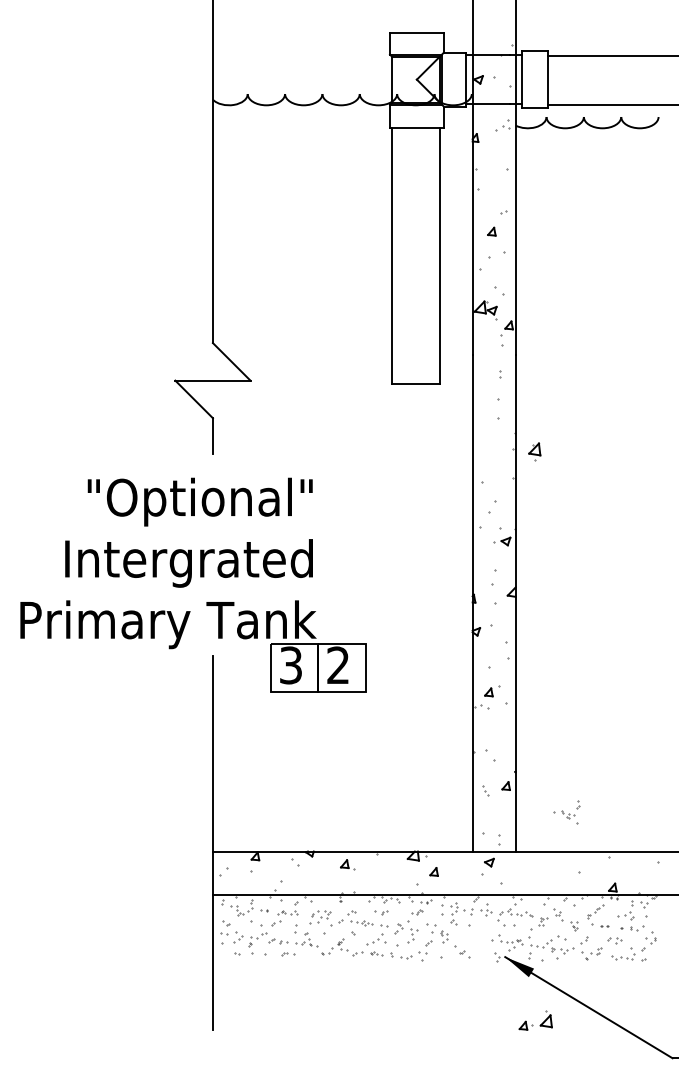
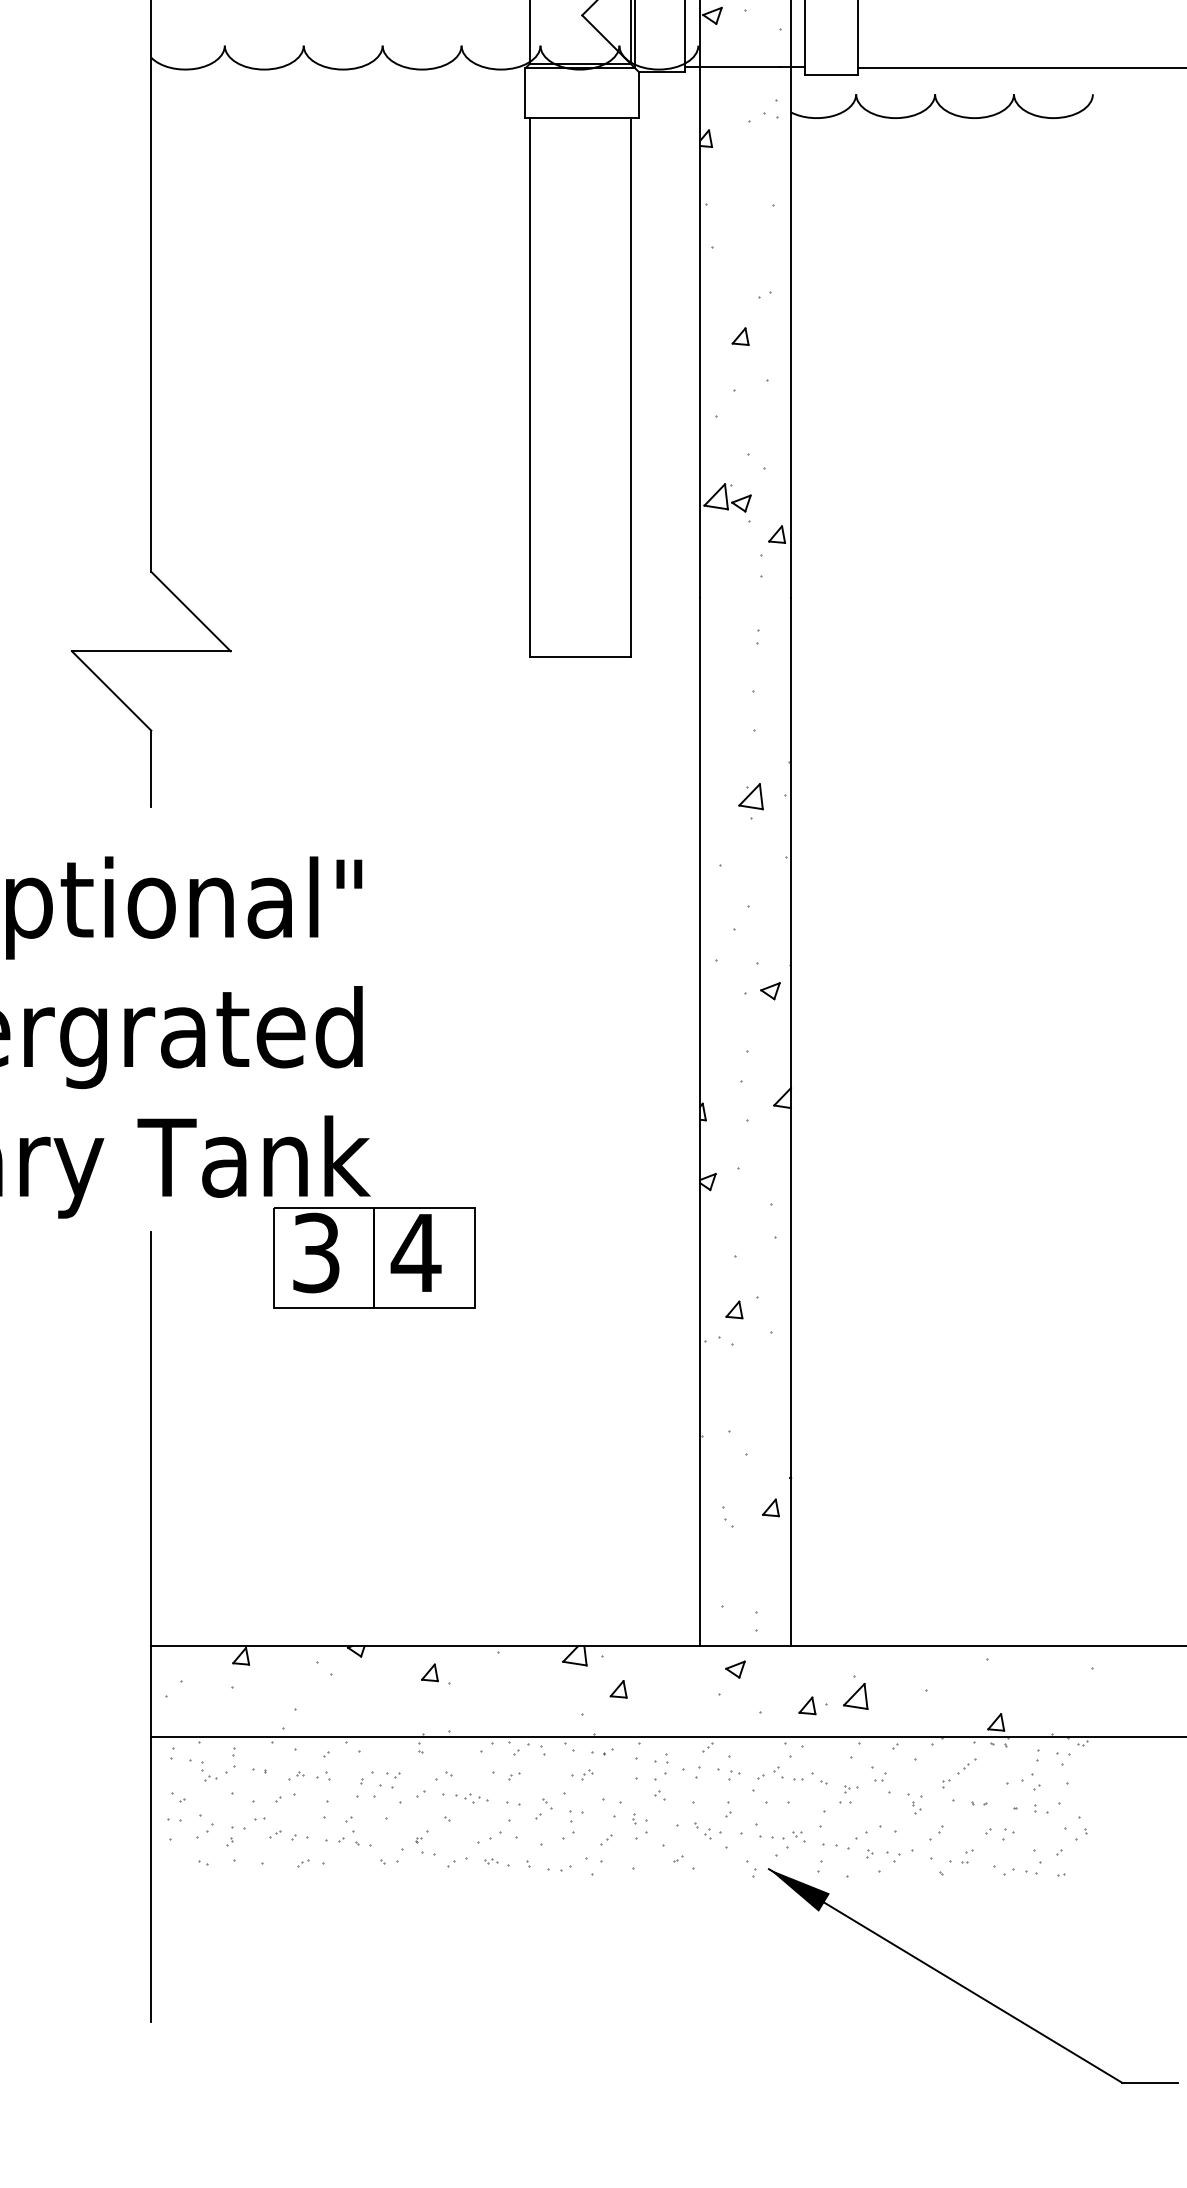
part: (534, 451) -> (750, 800), moved
text: (338, 664) -> (416, 1251), 2 -> 4
part: (566, 812) -> (703, 1825), moved
part: (535, 1020) -> (832, 1694), moved

